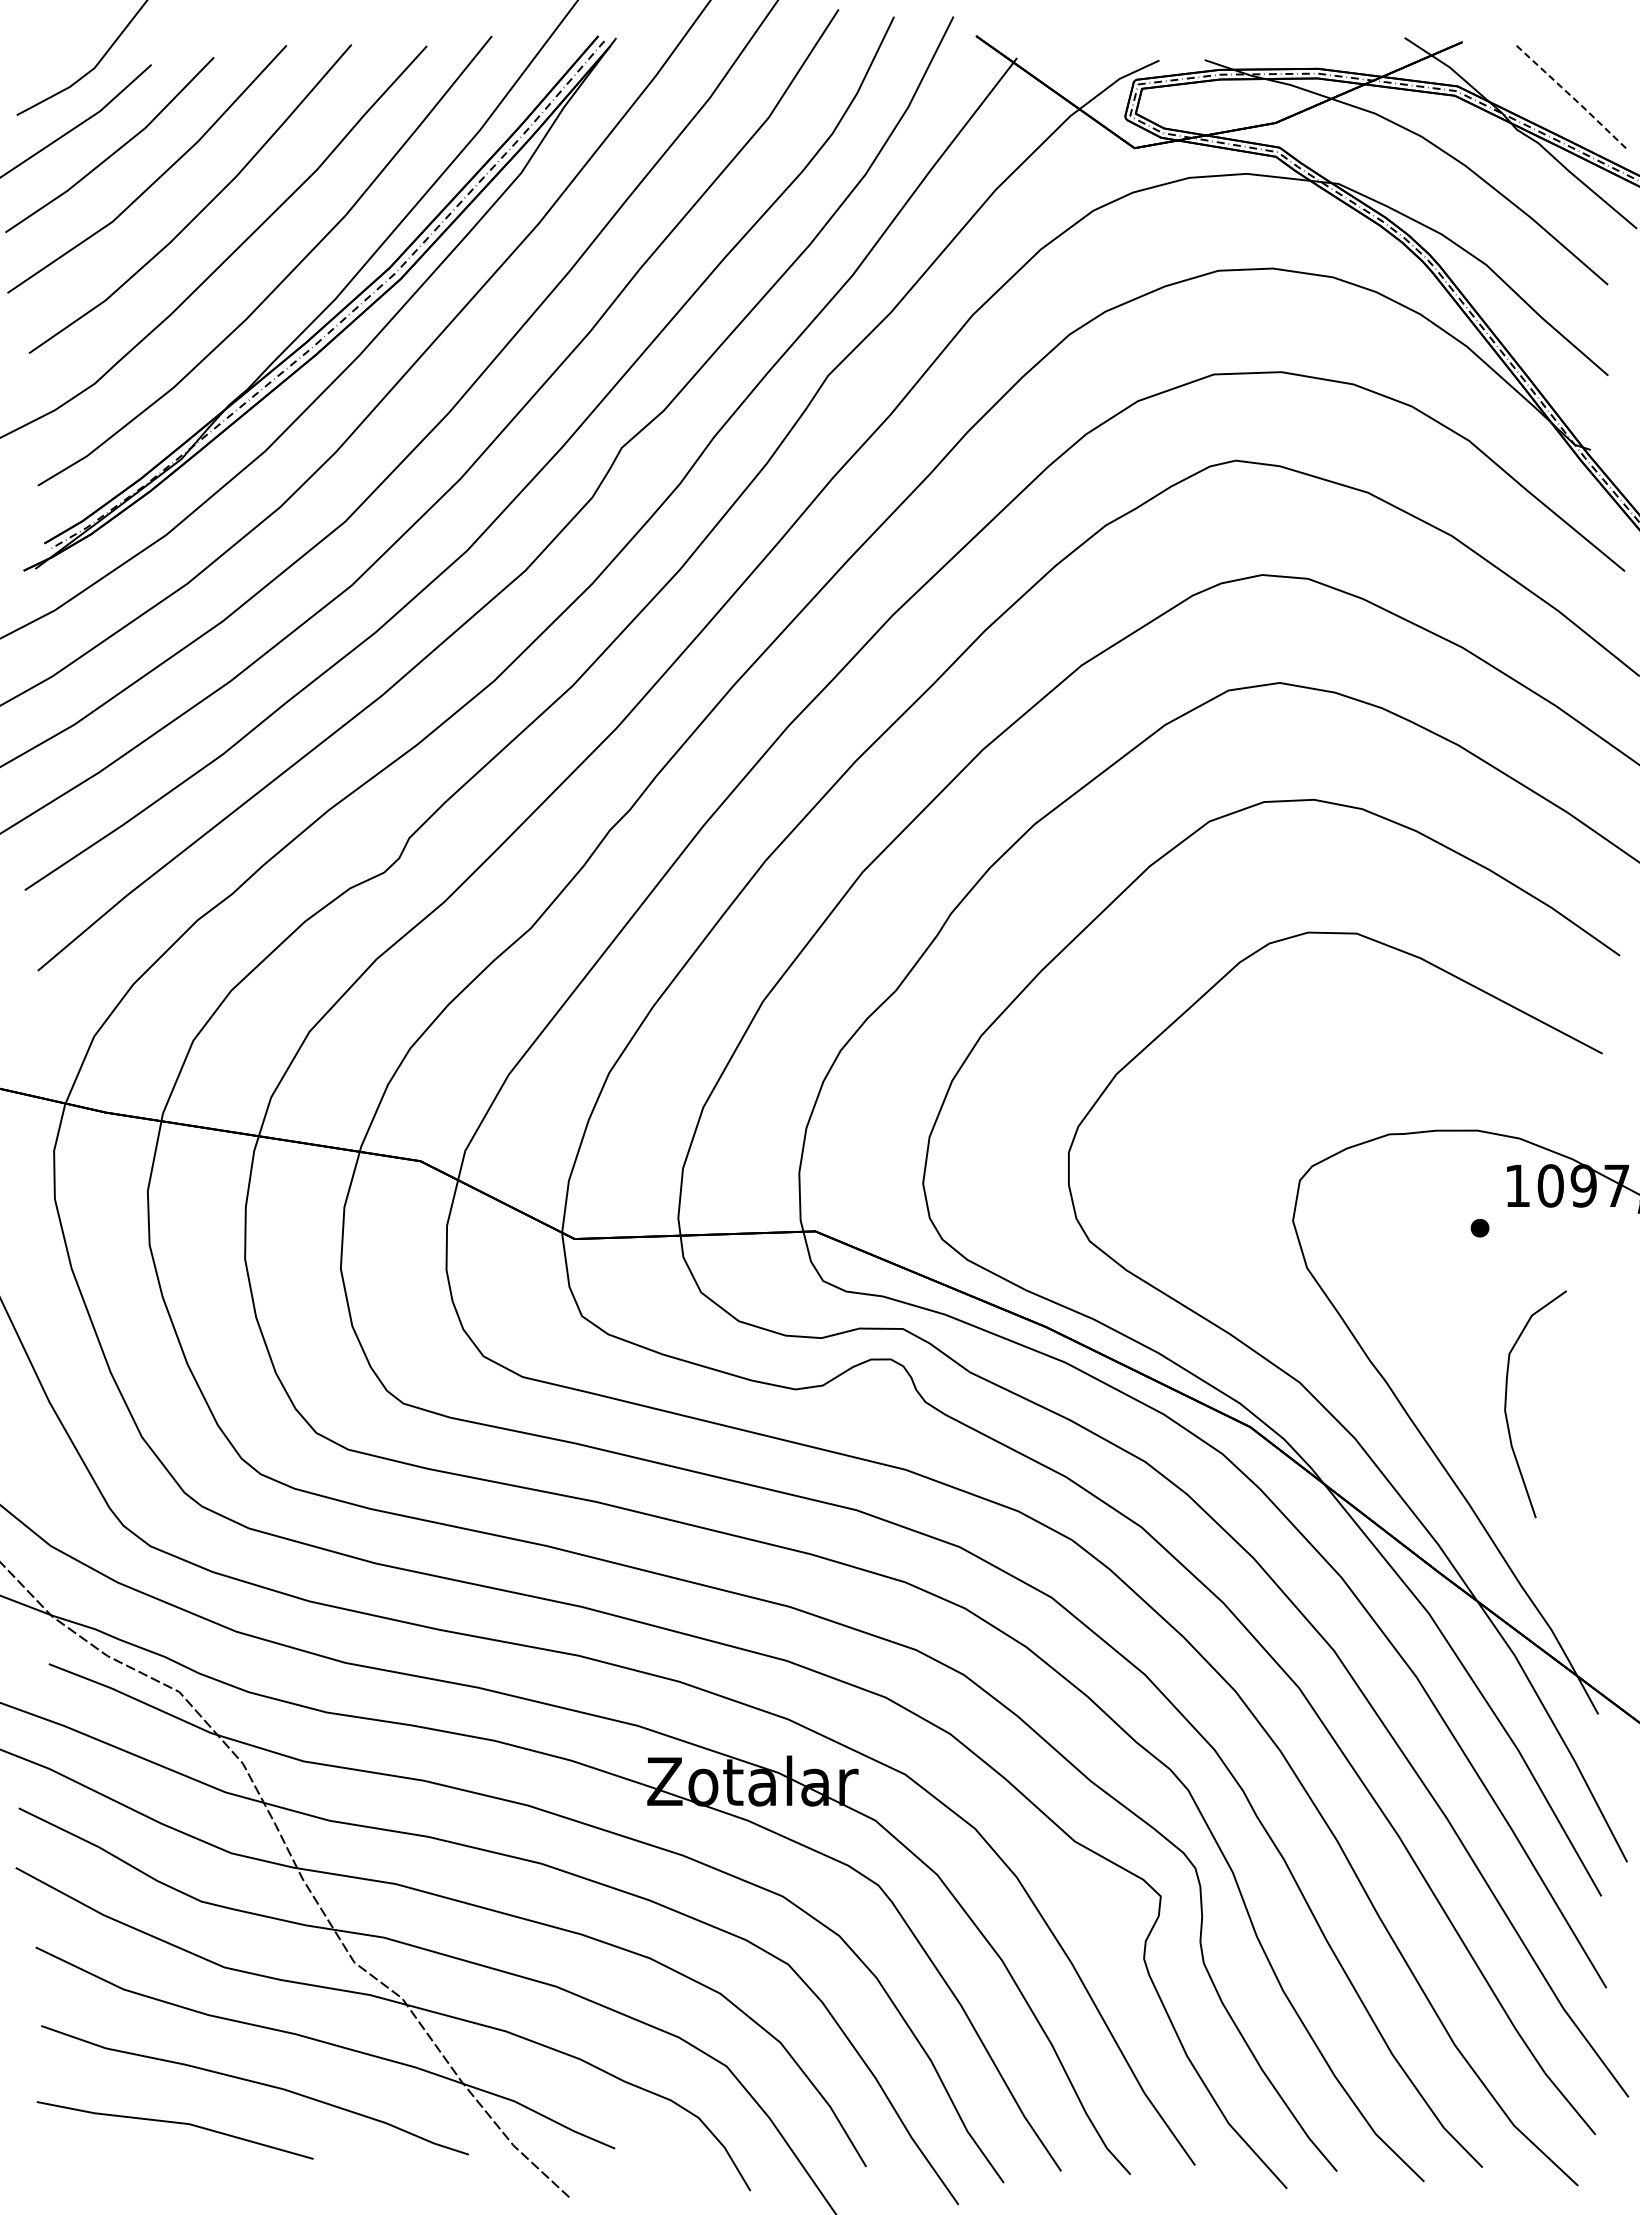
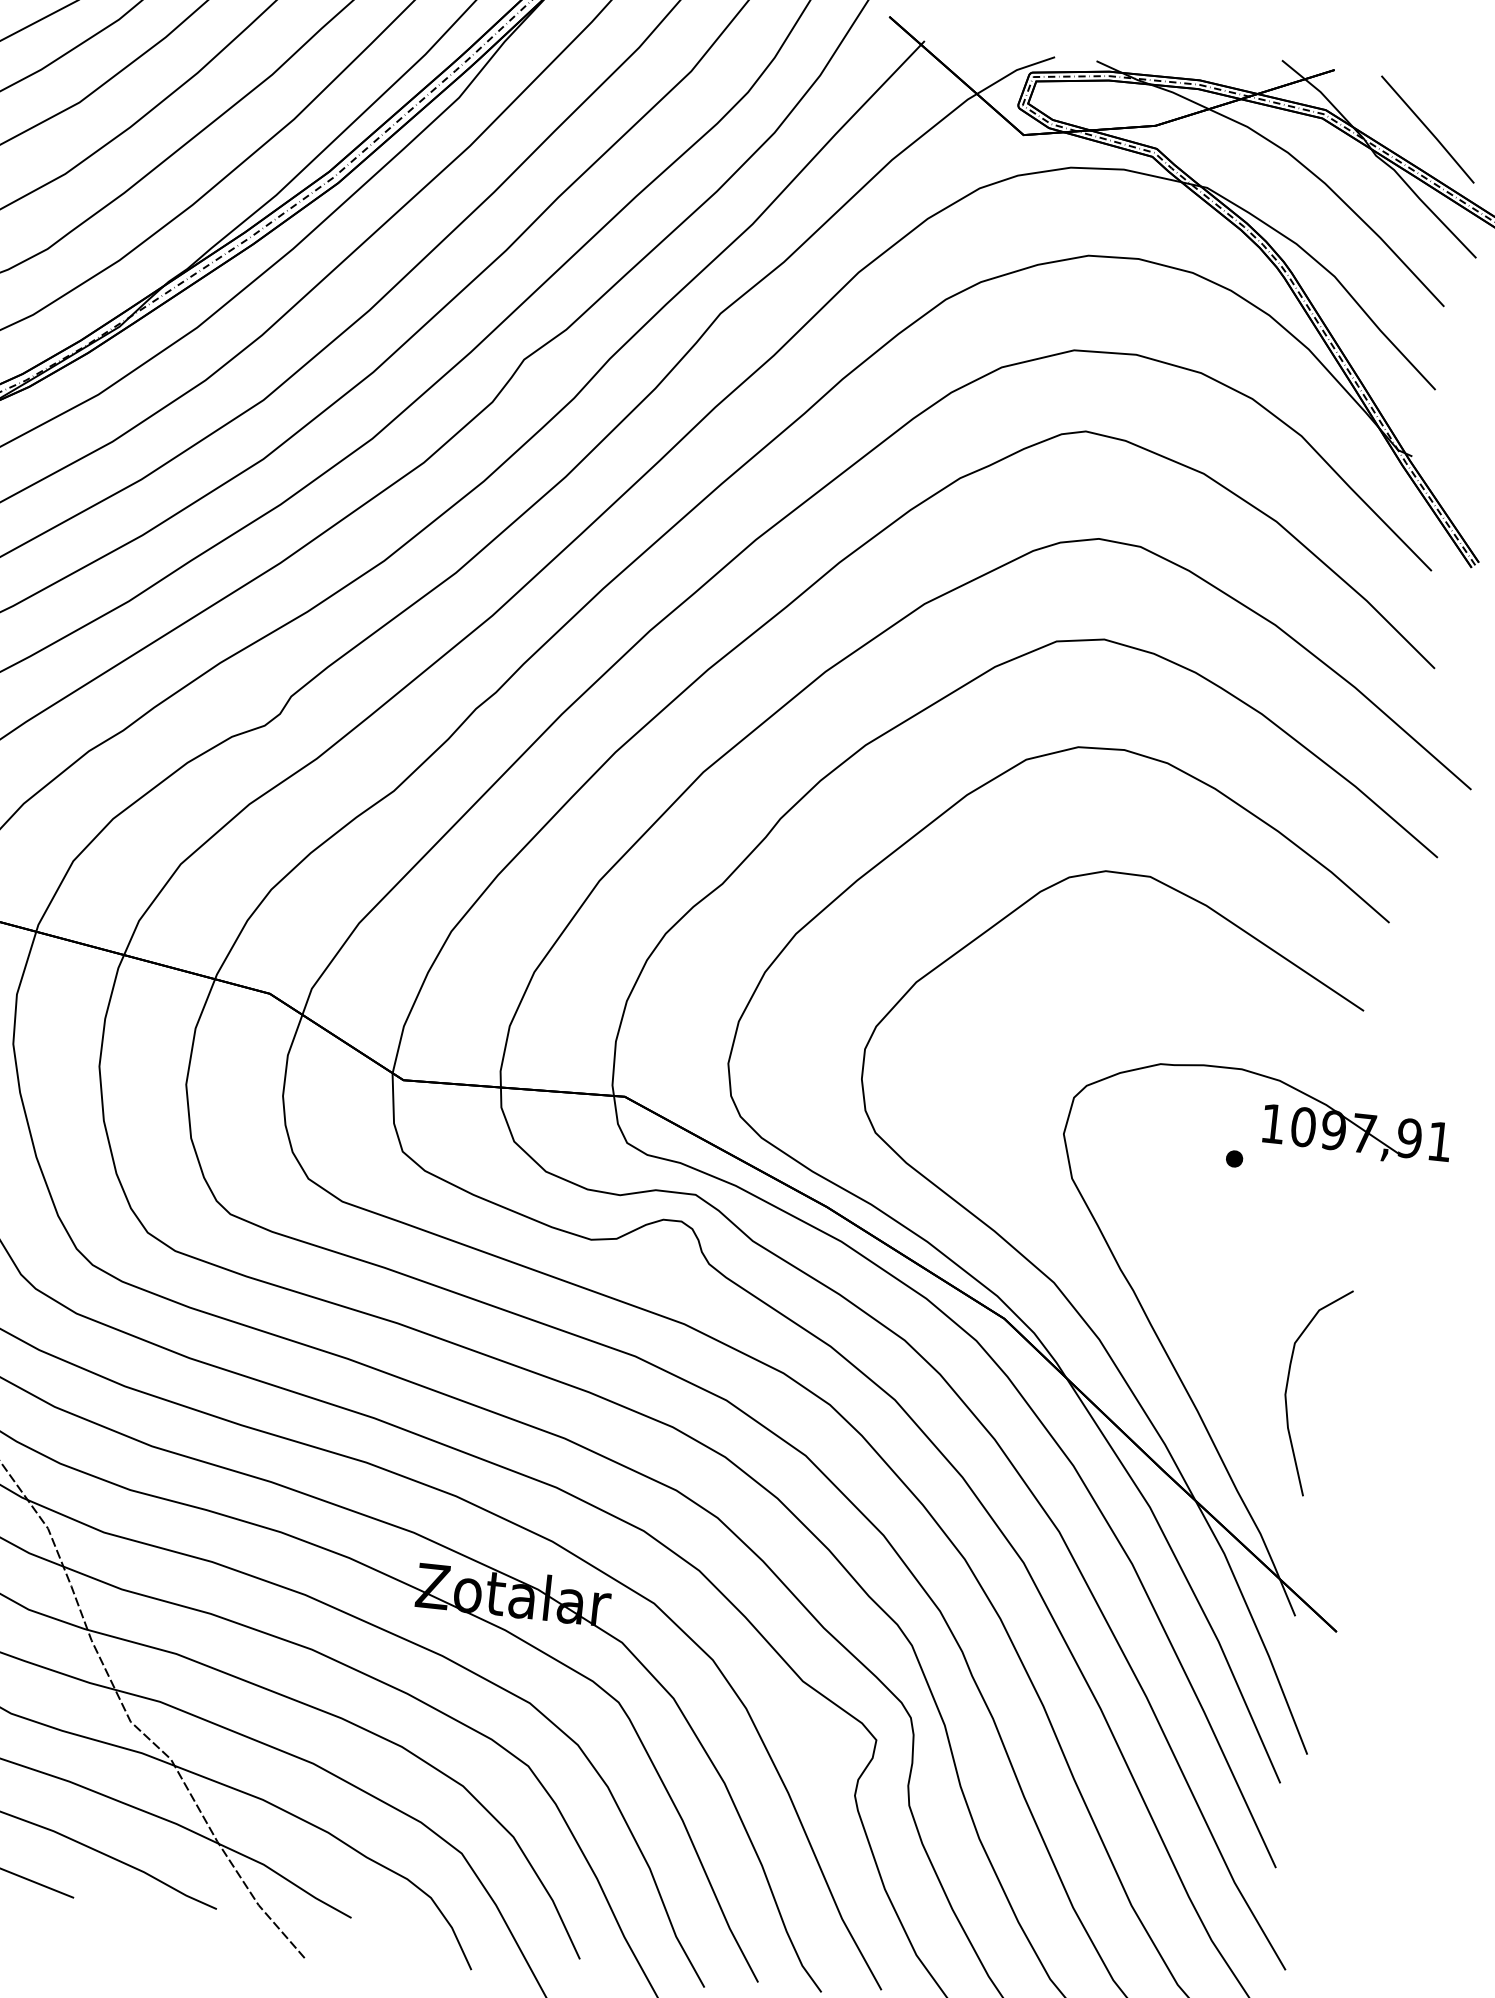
line: (1570, 95) -> (1428, 129), dashed -> solid
curve: (1506, 1404) -> (1287, 1389), moved

